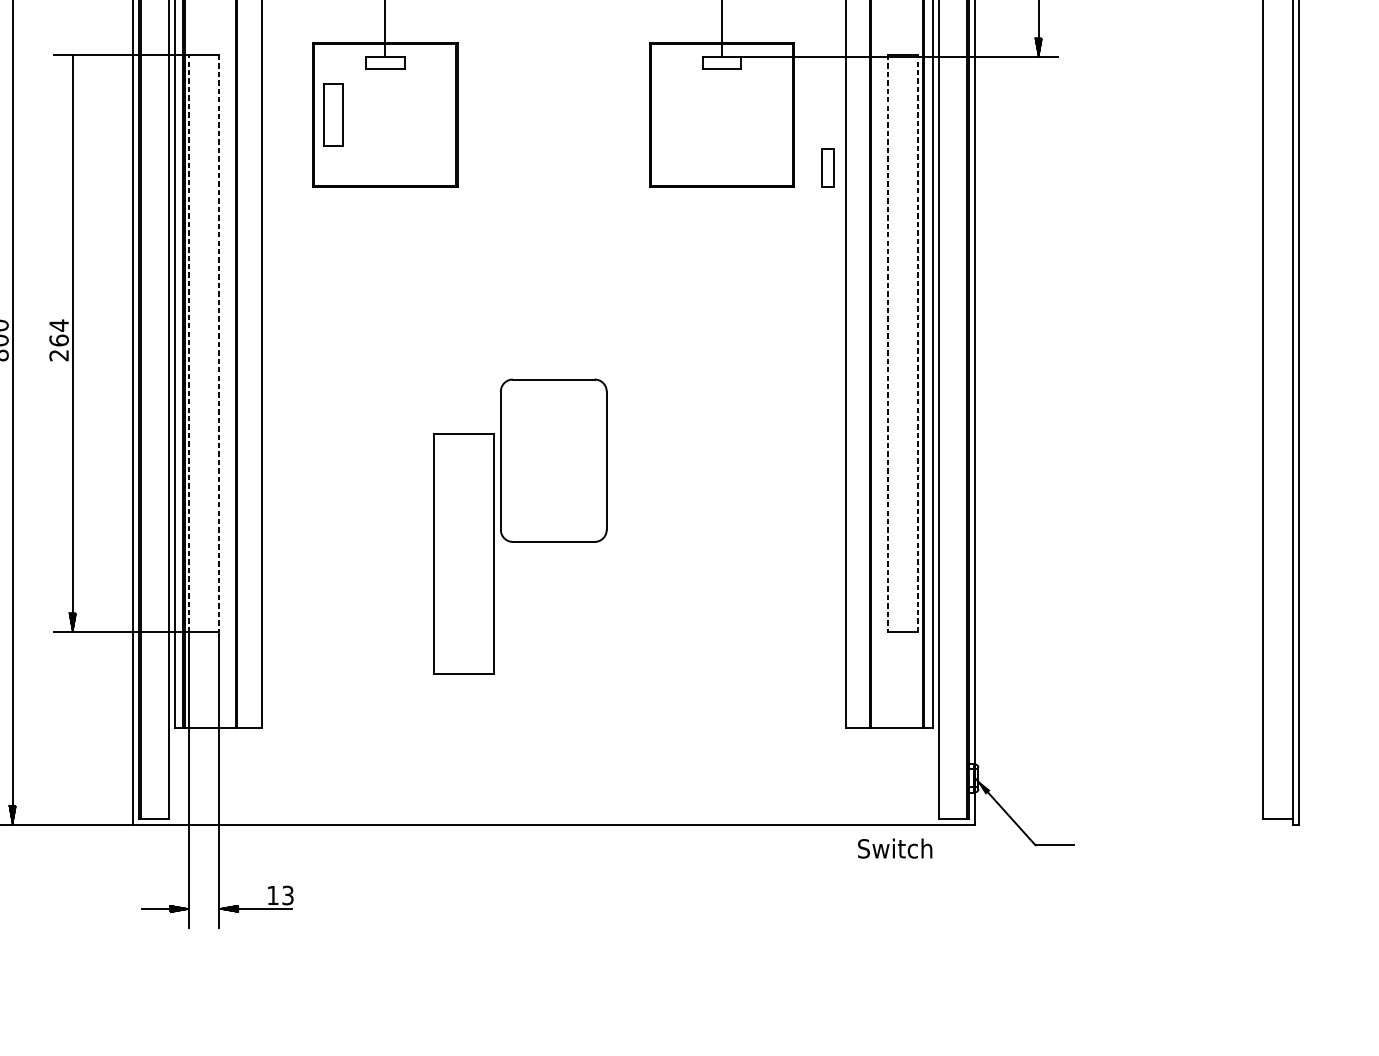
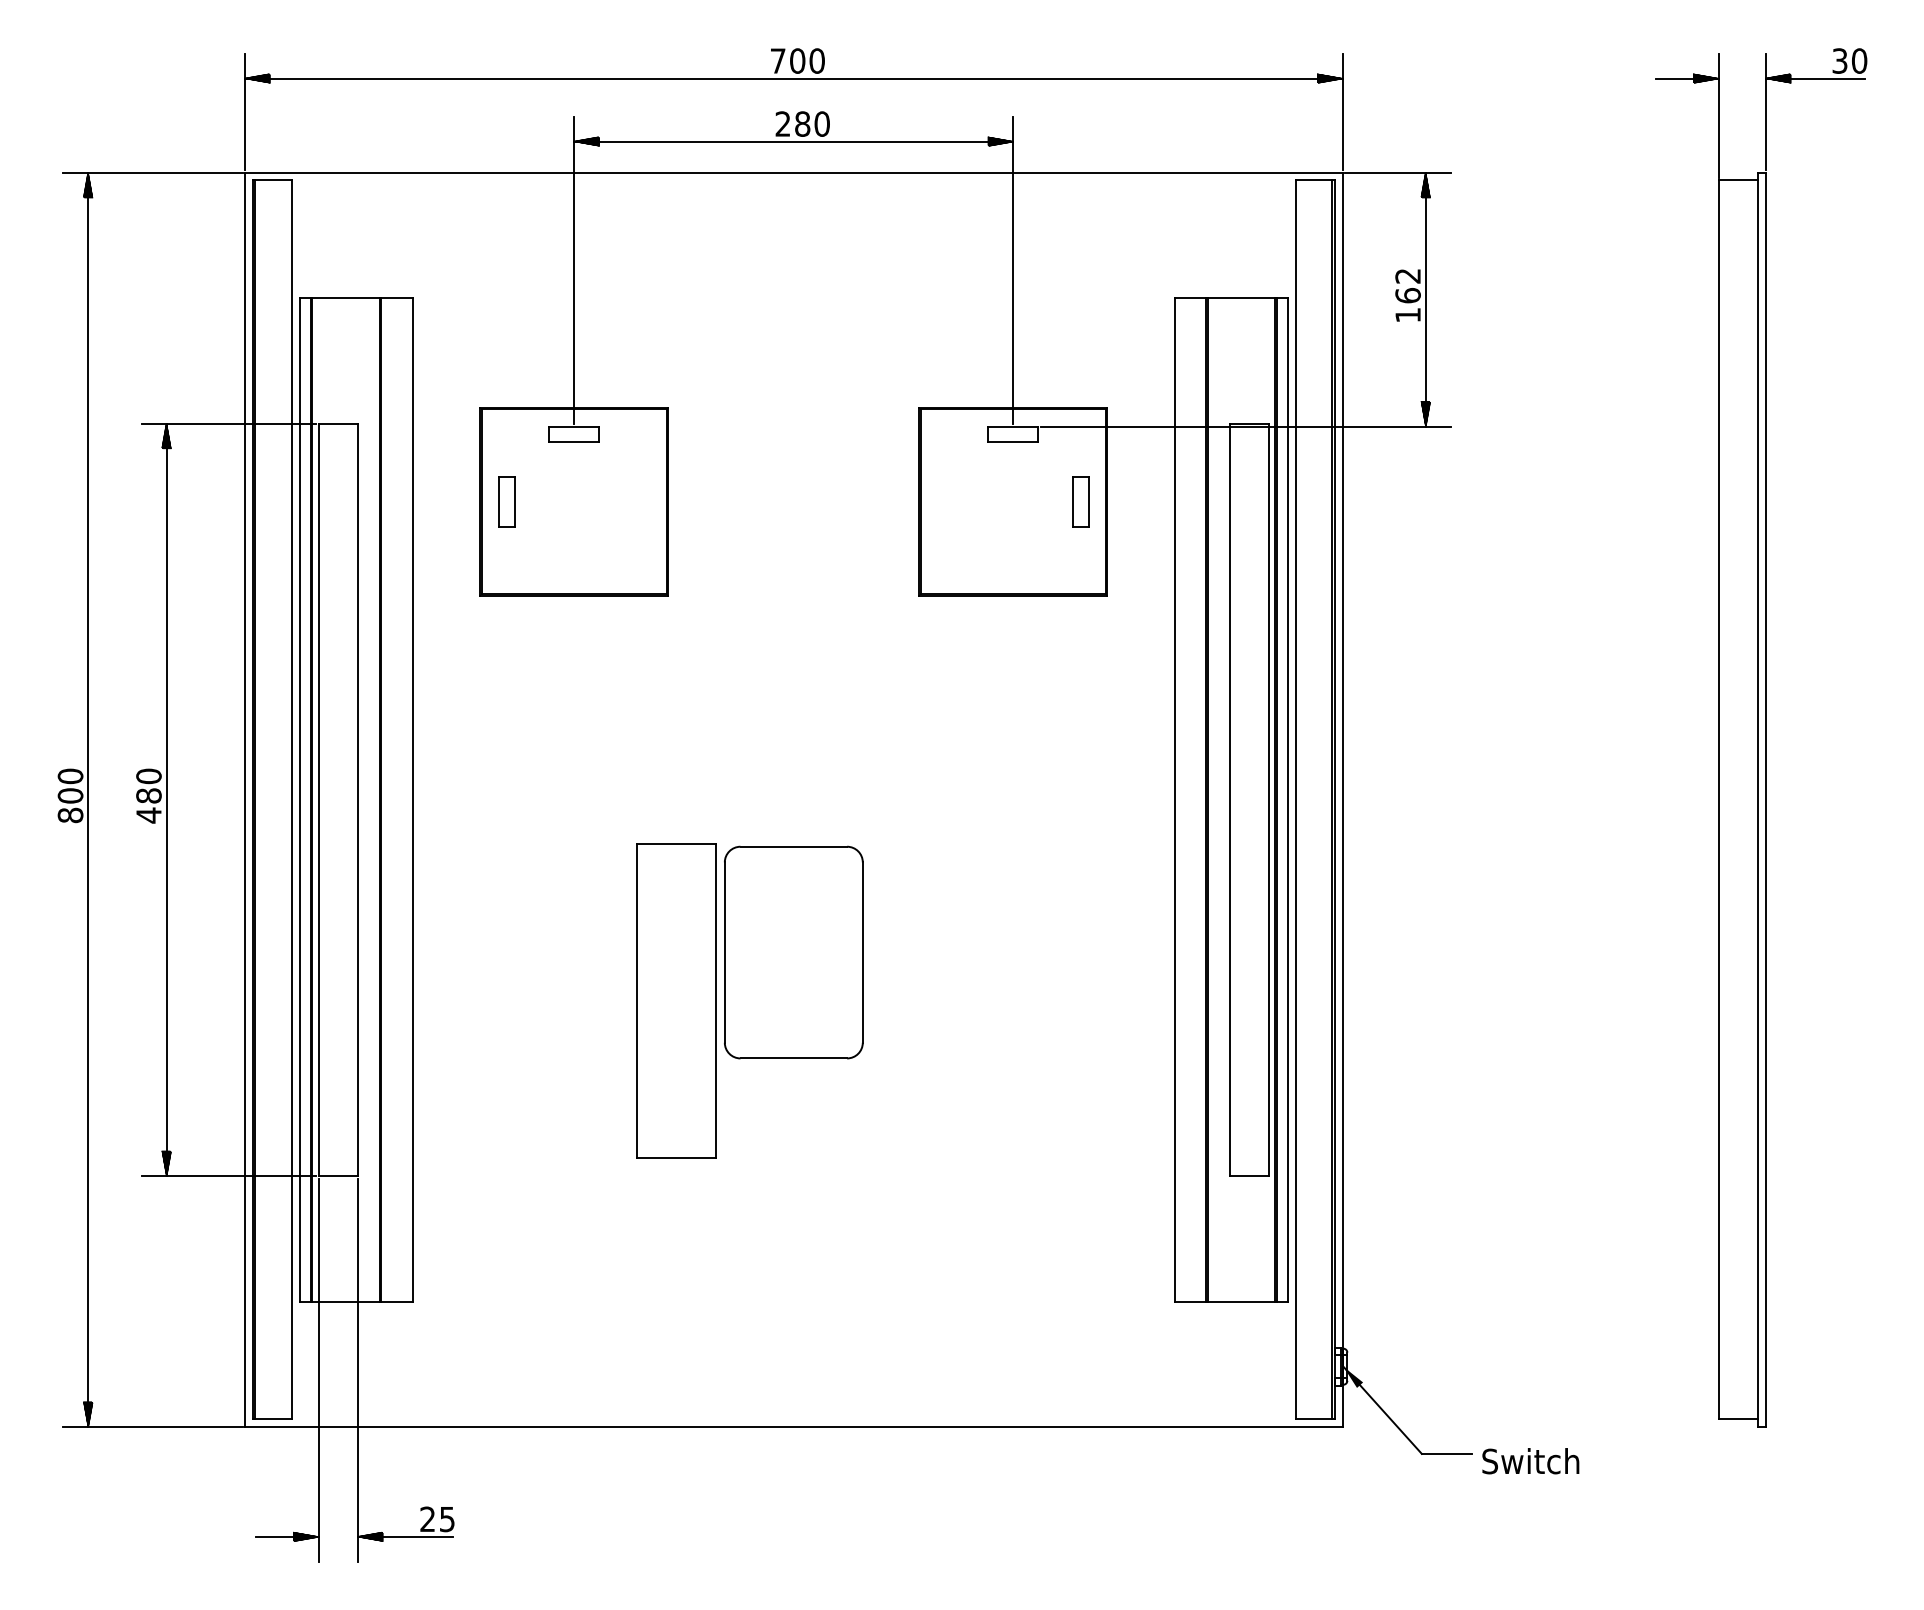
hatch: (72, 64) -> (166, 435), added
part: (333, 114) -> (506, 501), size x0.62
part: (828, 167) -> (1080, 501), moved
text: (58, 340) -> (148, 795), 264 -> 480
line: (189, 343) -> (318, 799), dashed -> solid
line: (917, 343) -> (1268, 799), dashed -> solid
line: (219, 344) -> (357, 800), dashed -> solid
line: (888, 344) -> (1229, 800), dashed -> solid
part: (463, 553) -> (676, 1000), moved
text: (894, 848) -> (1530, 1461), moved
text: (280, 894) -> (437, 1518), 13 -> 25

